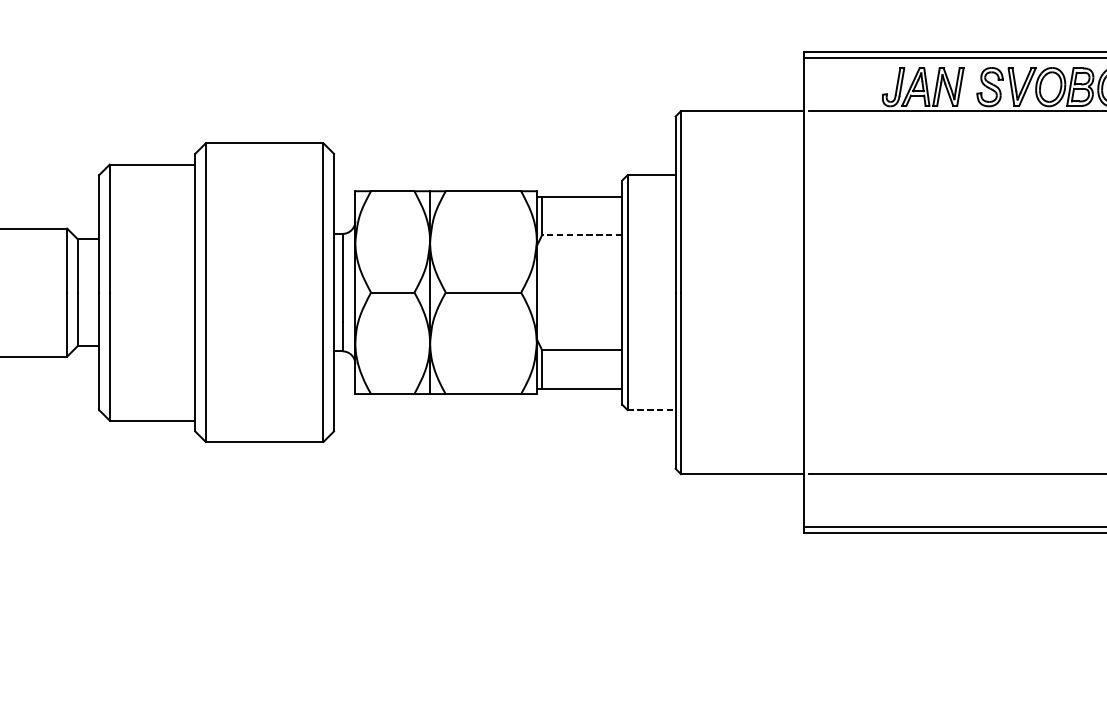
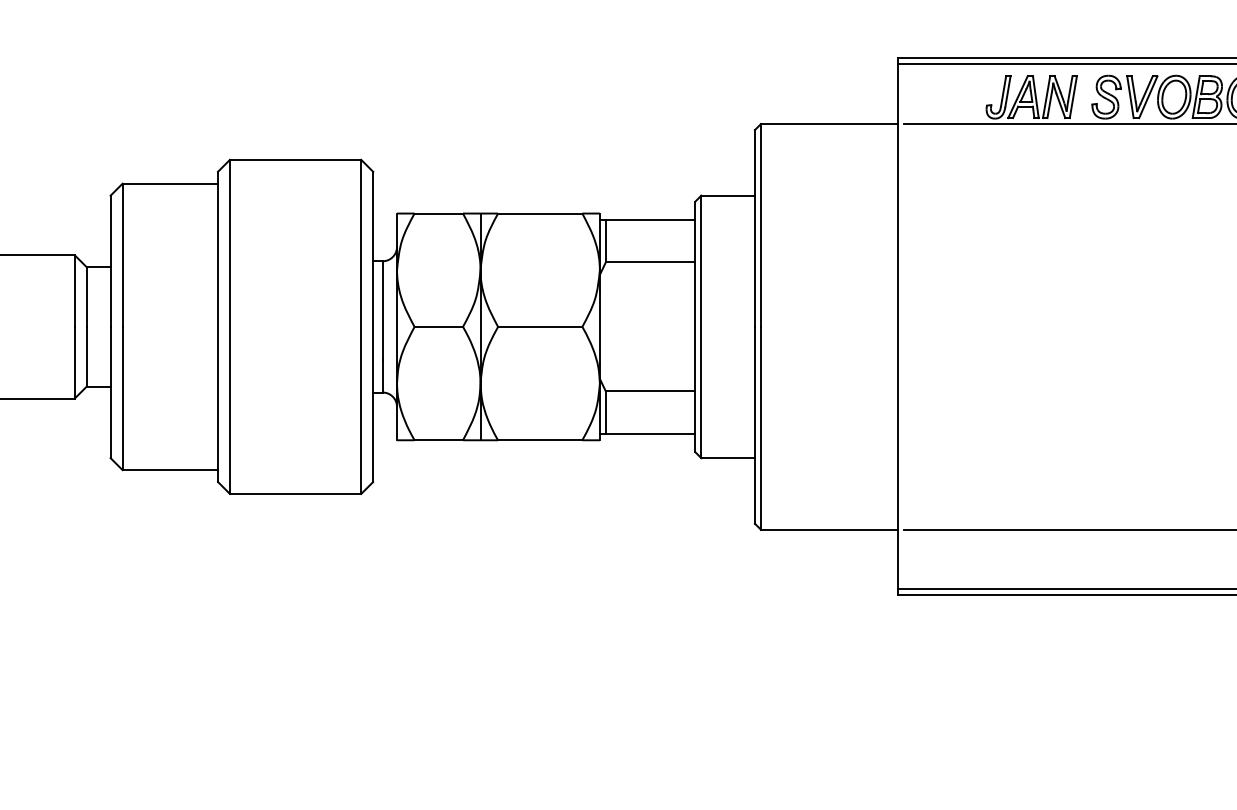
line: (582, 235) -> (650, 262), dashed -> solid
line: (651, 410) -> (728, 458), dashed -> solid

